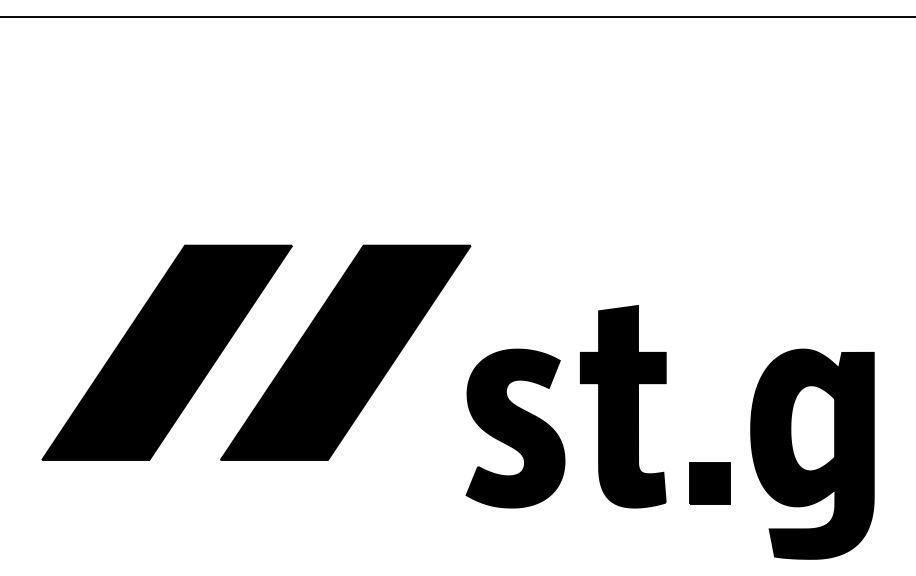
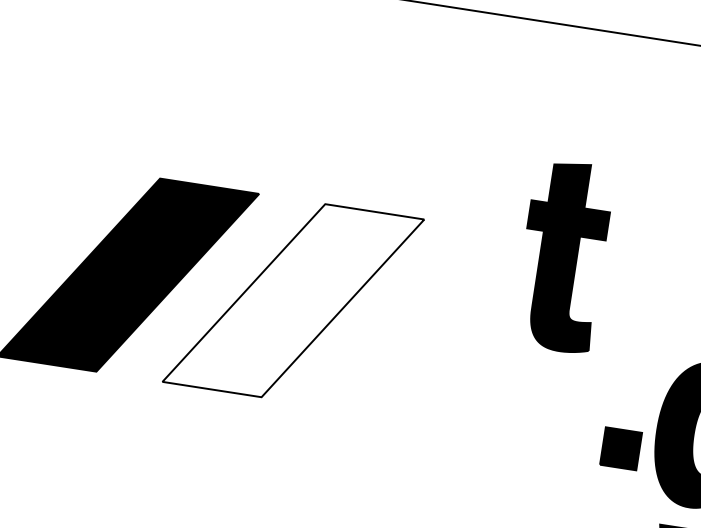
fill: (345, 352) -> (293, 300), removed
part: (623, 406) -> (563, 256), moved
part: (515, 428) -> (439, 394), removed
part: (709, 483) -> (620, 448), moved

